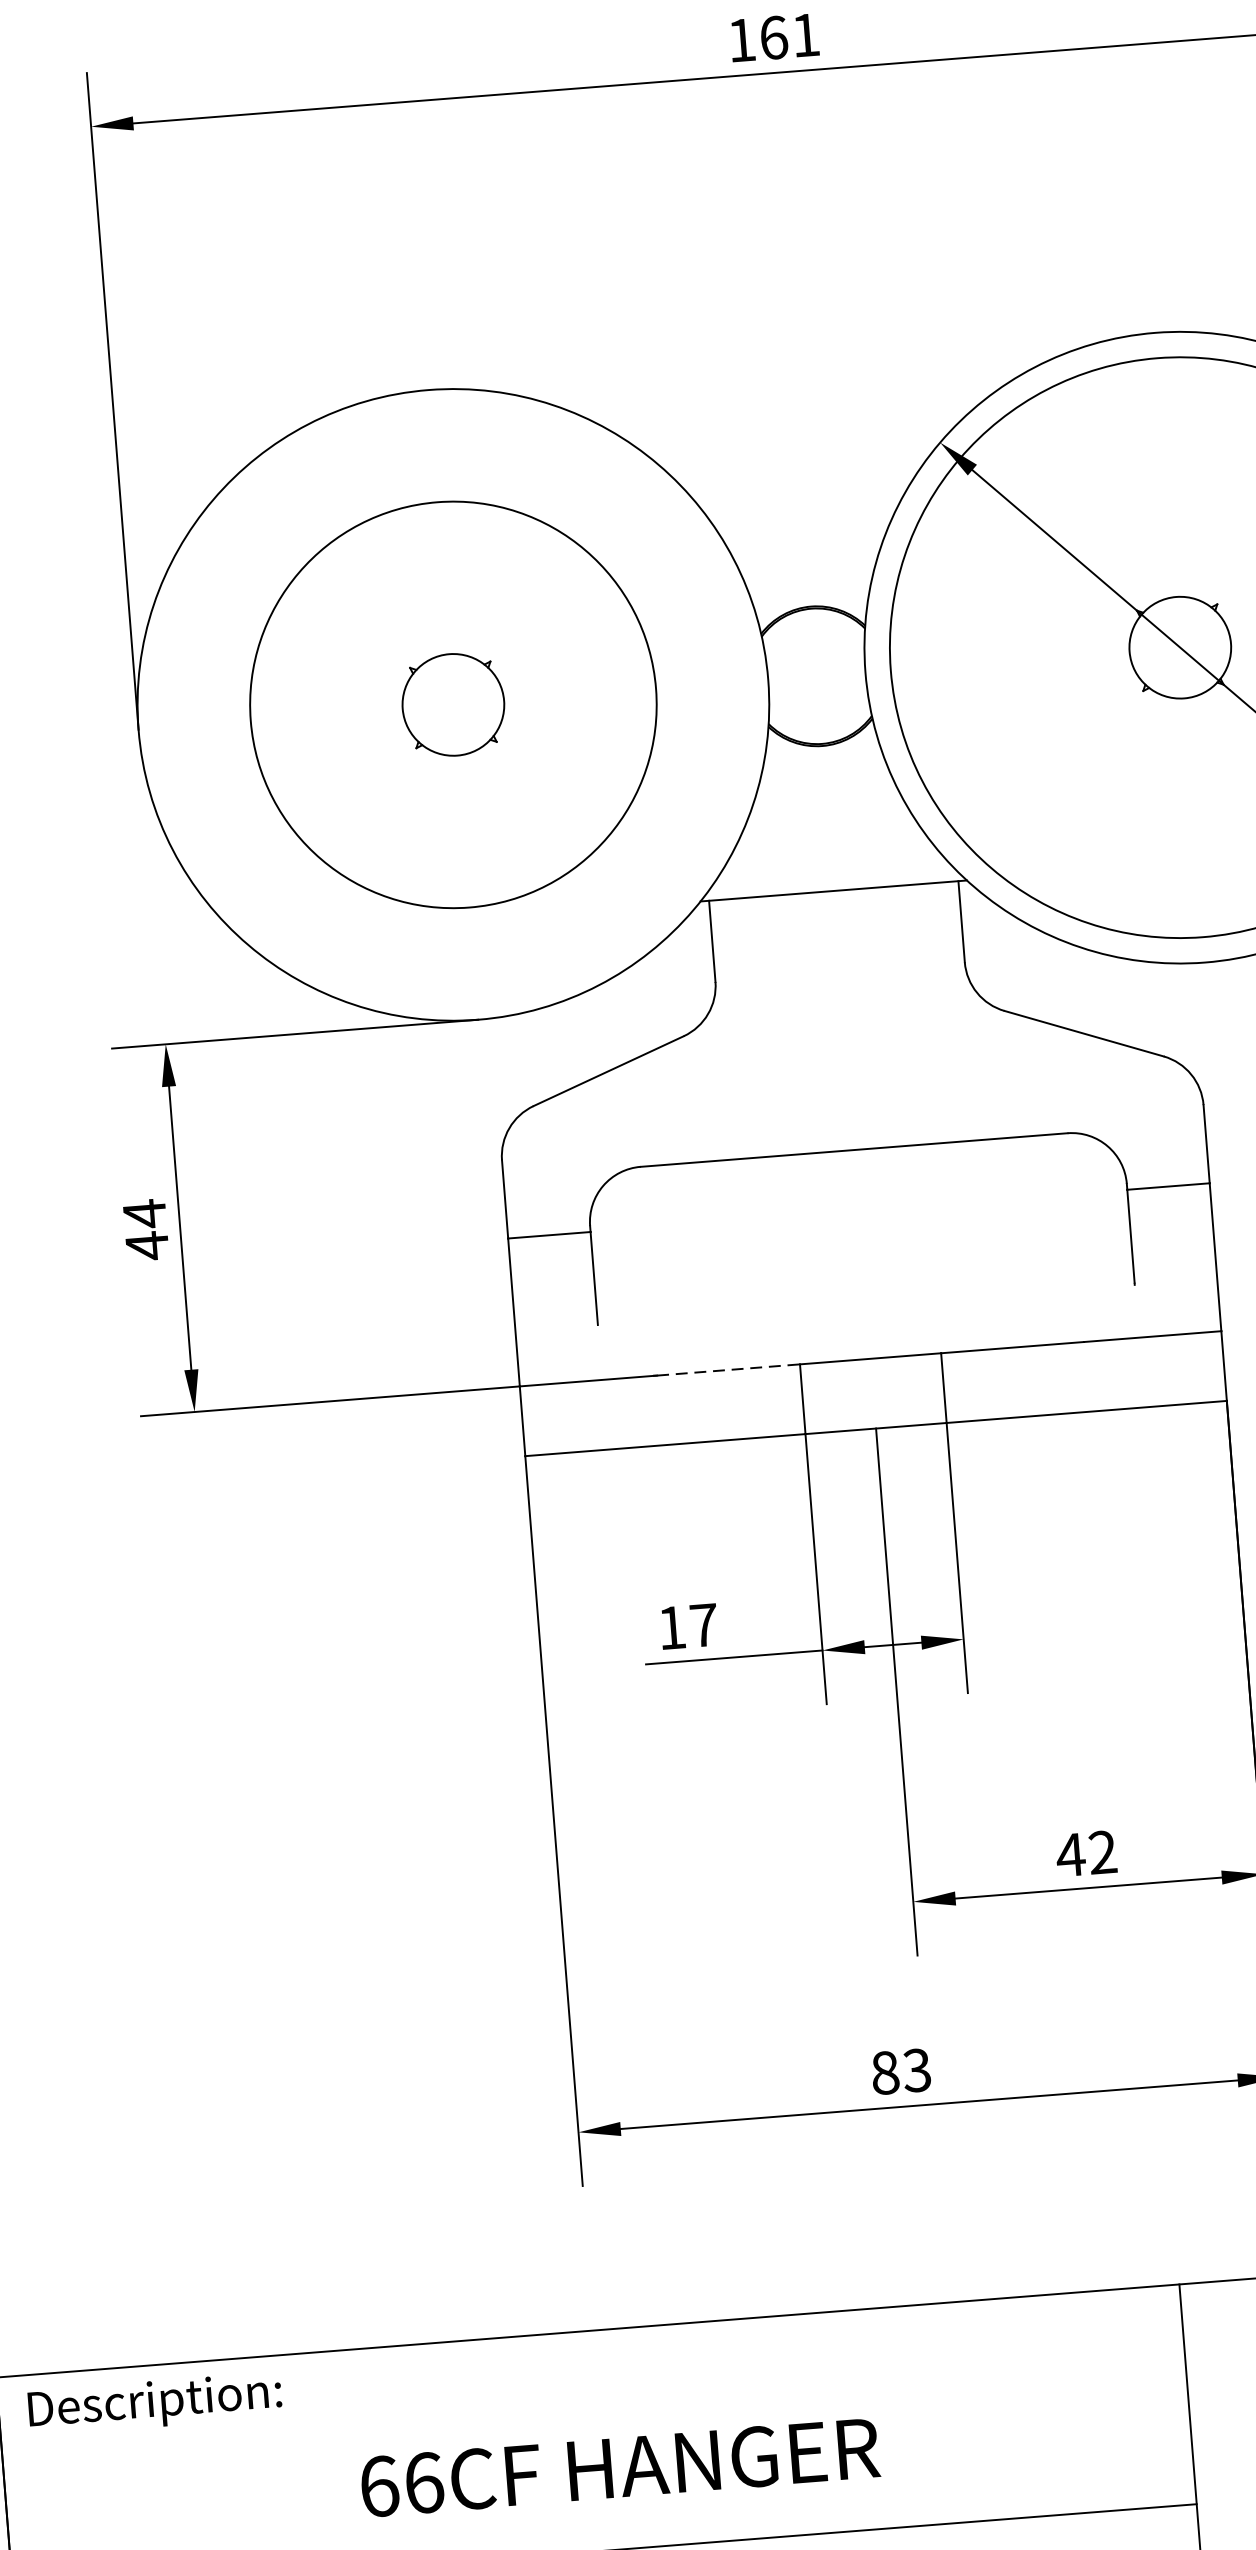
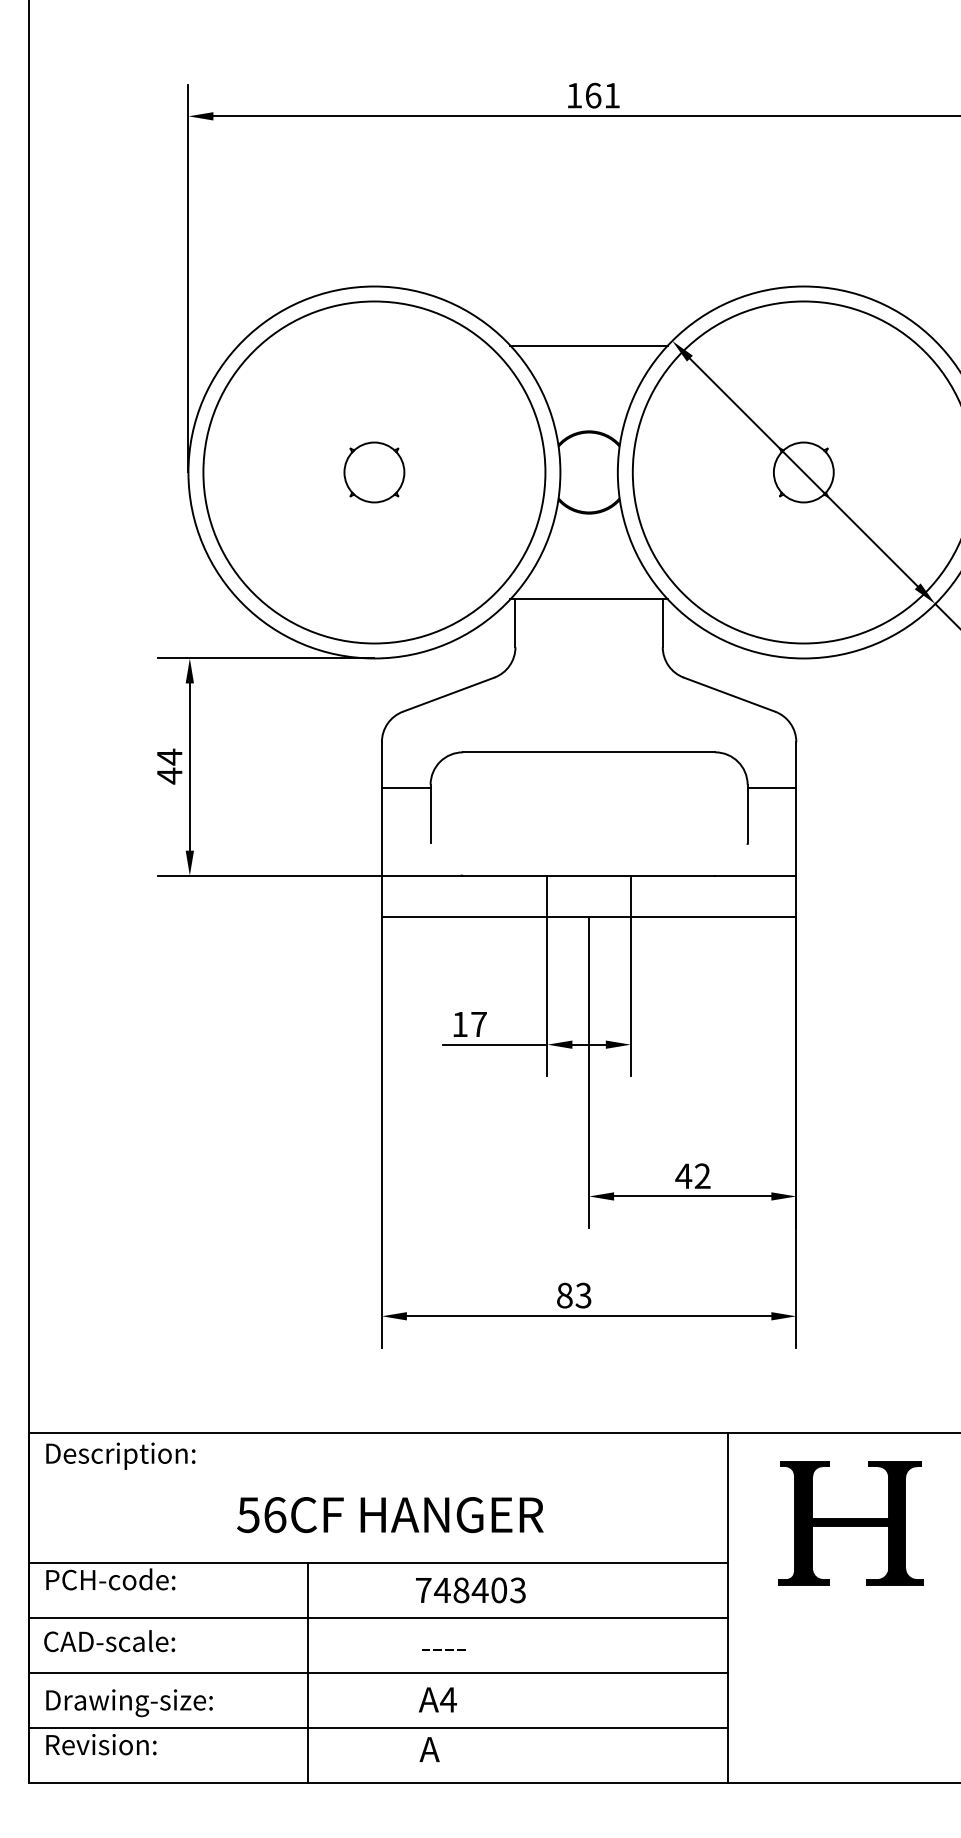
line: (798, 461) -> (588, 345), added
circle: (453, 704) -> (374, 472), size x1.43
line: (728, 1369) -> (505, 875), dashed -> solid
text: (379, 2487) -> (248, 1515), 66CF -> 56CF

